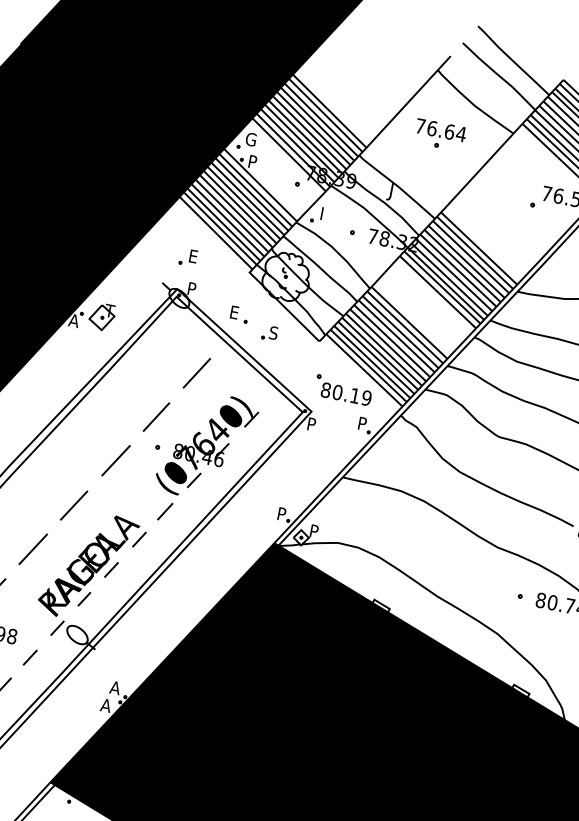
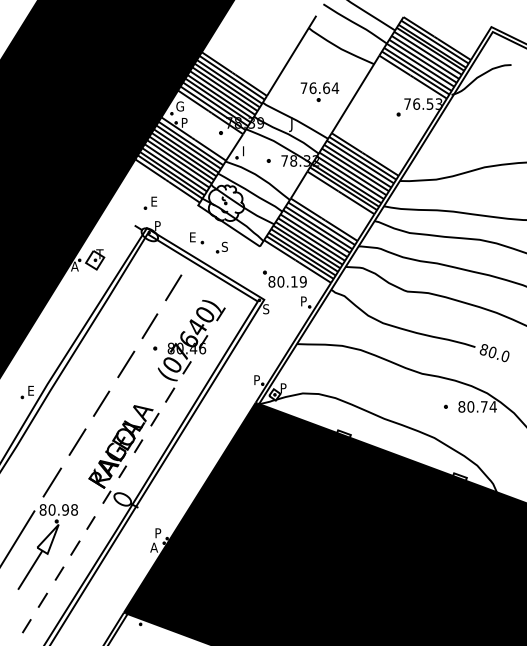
part: (439, 134) -> (319, 91), moved
text: (311, 424) -> (266, 309), P -> S
text: (115, 688) -> (158, 533), A -> P

